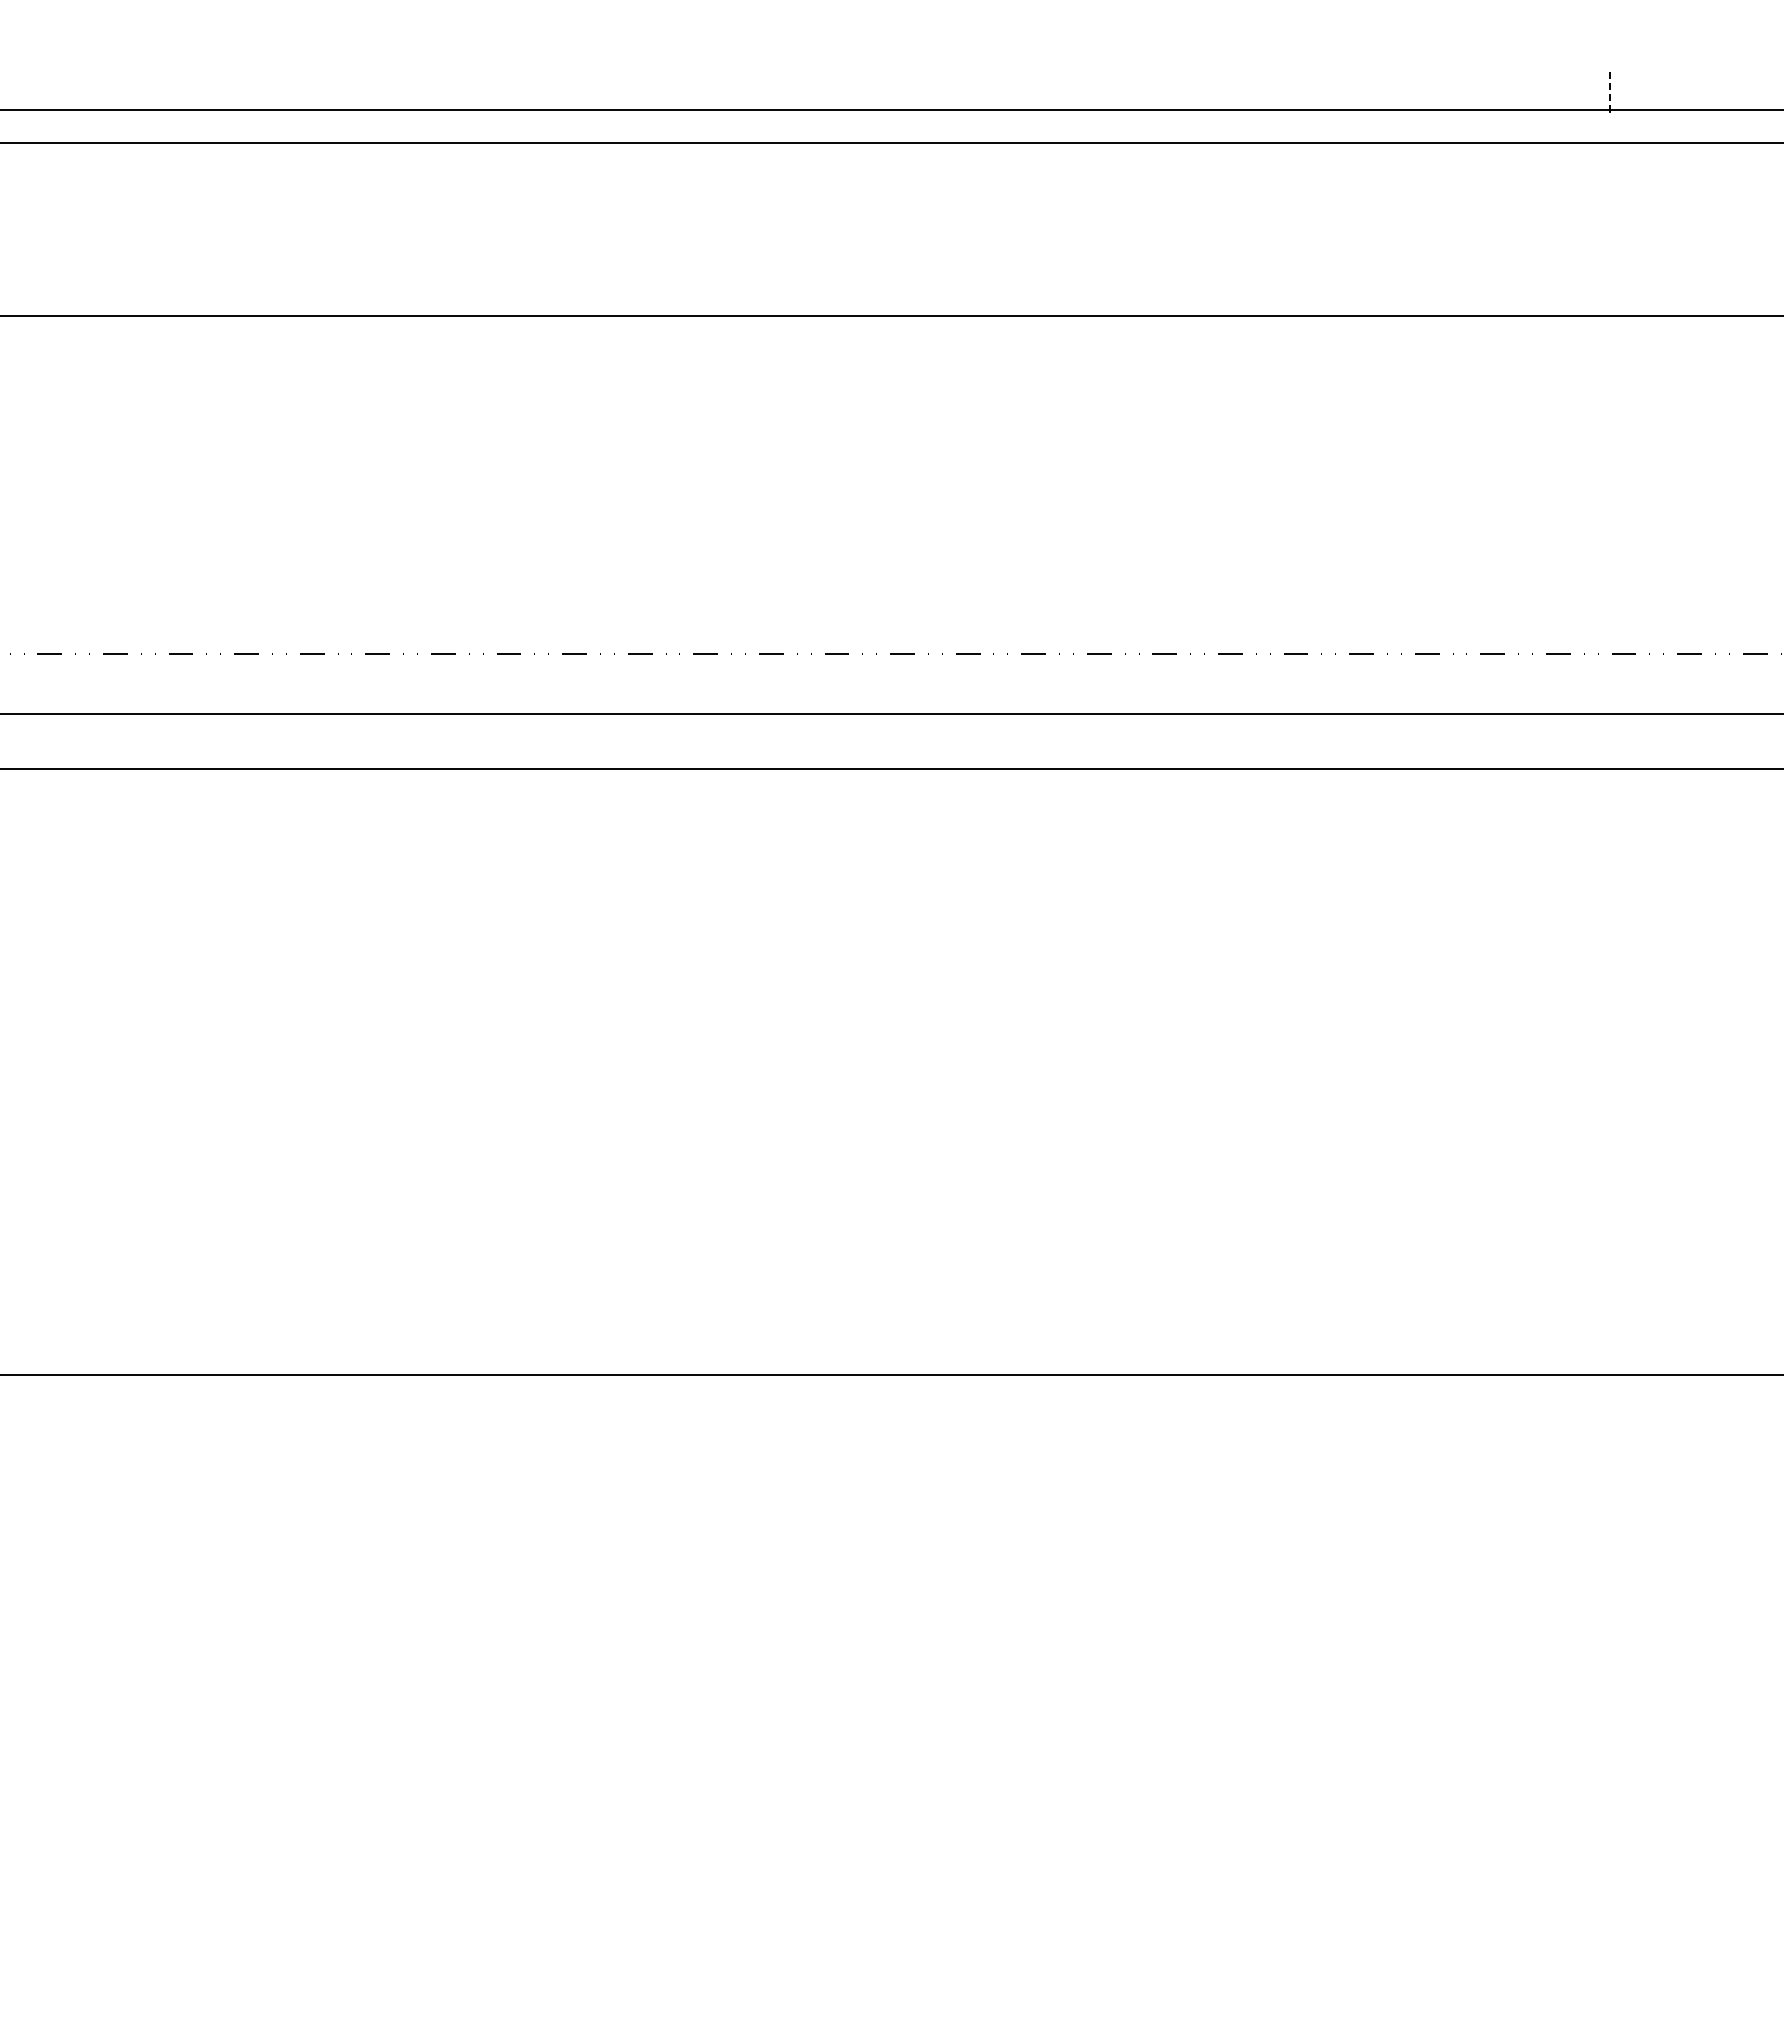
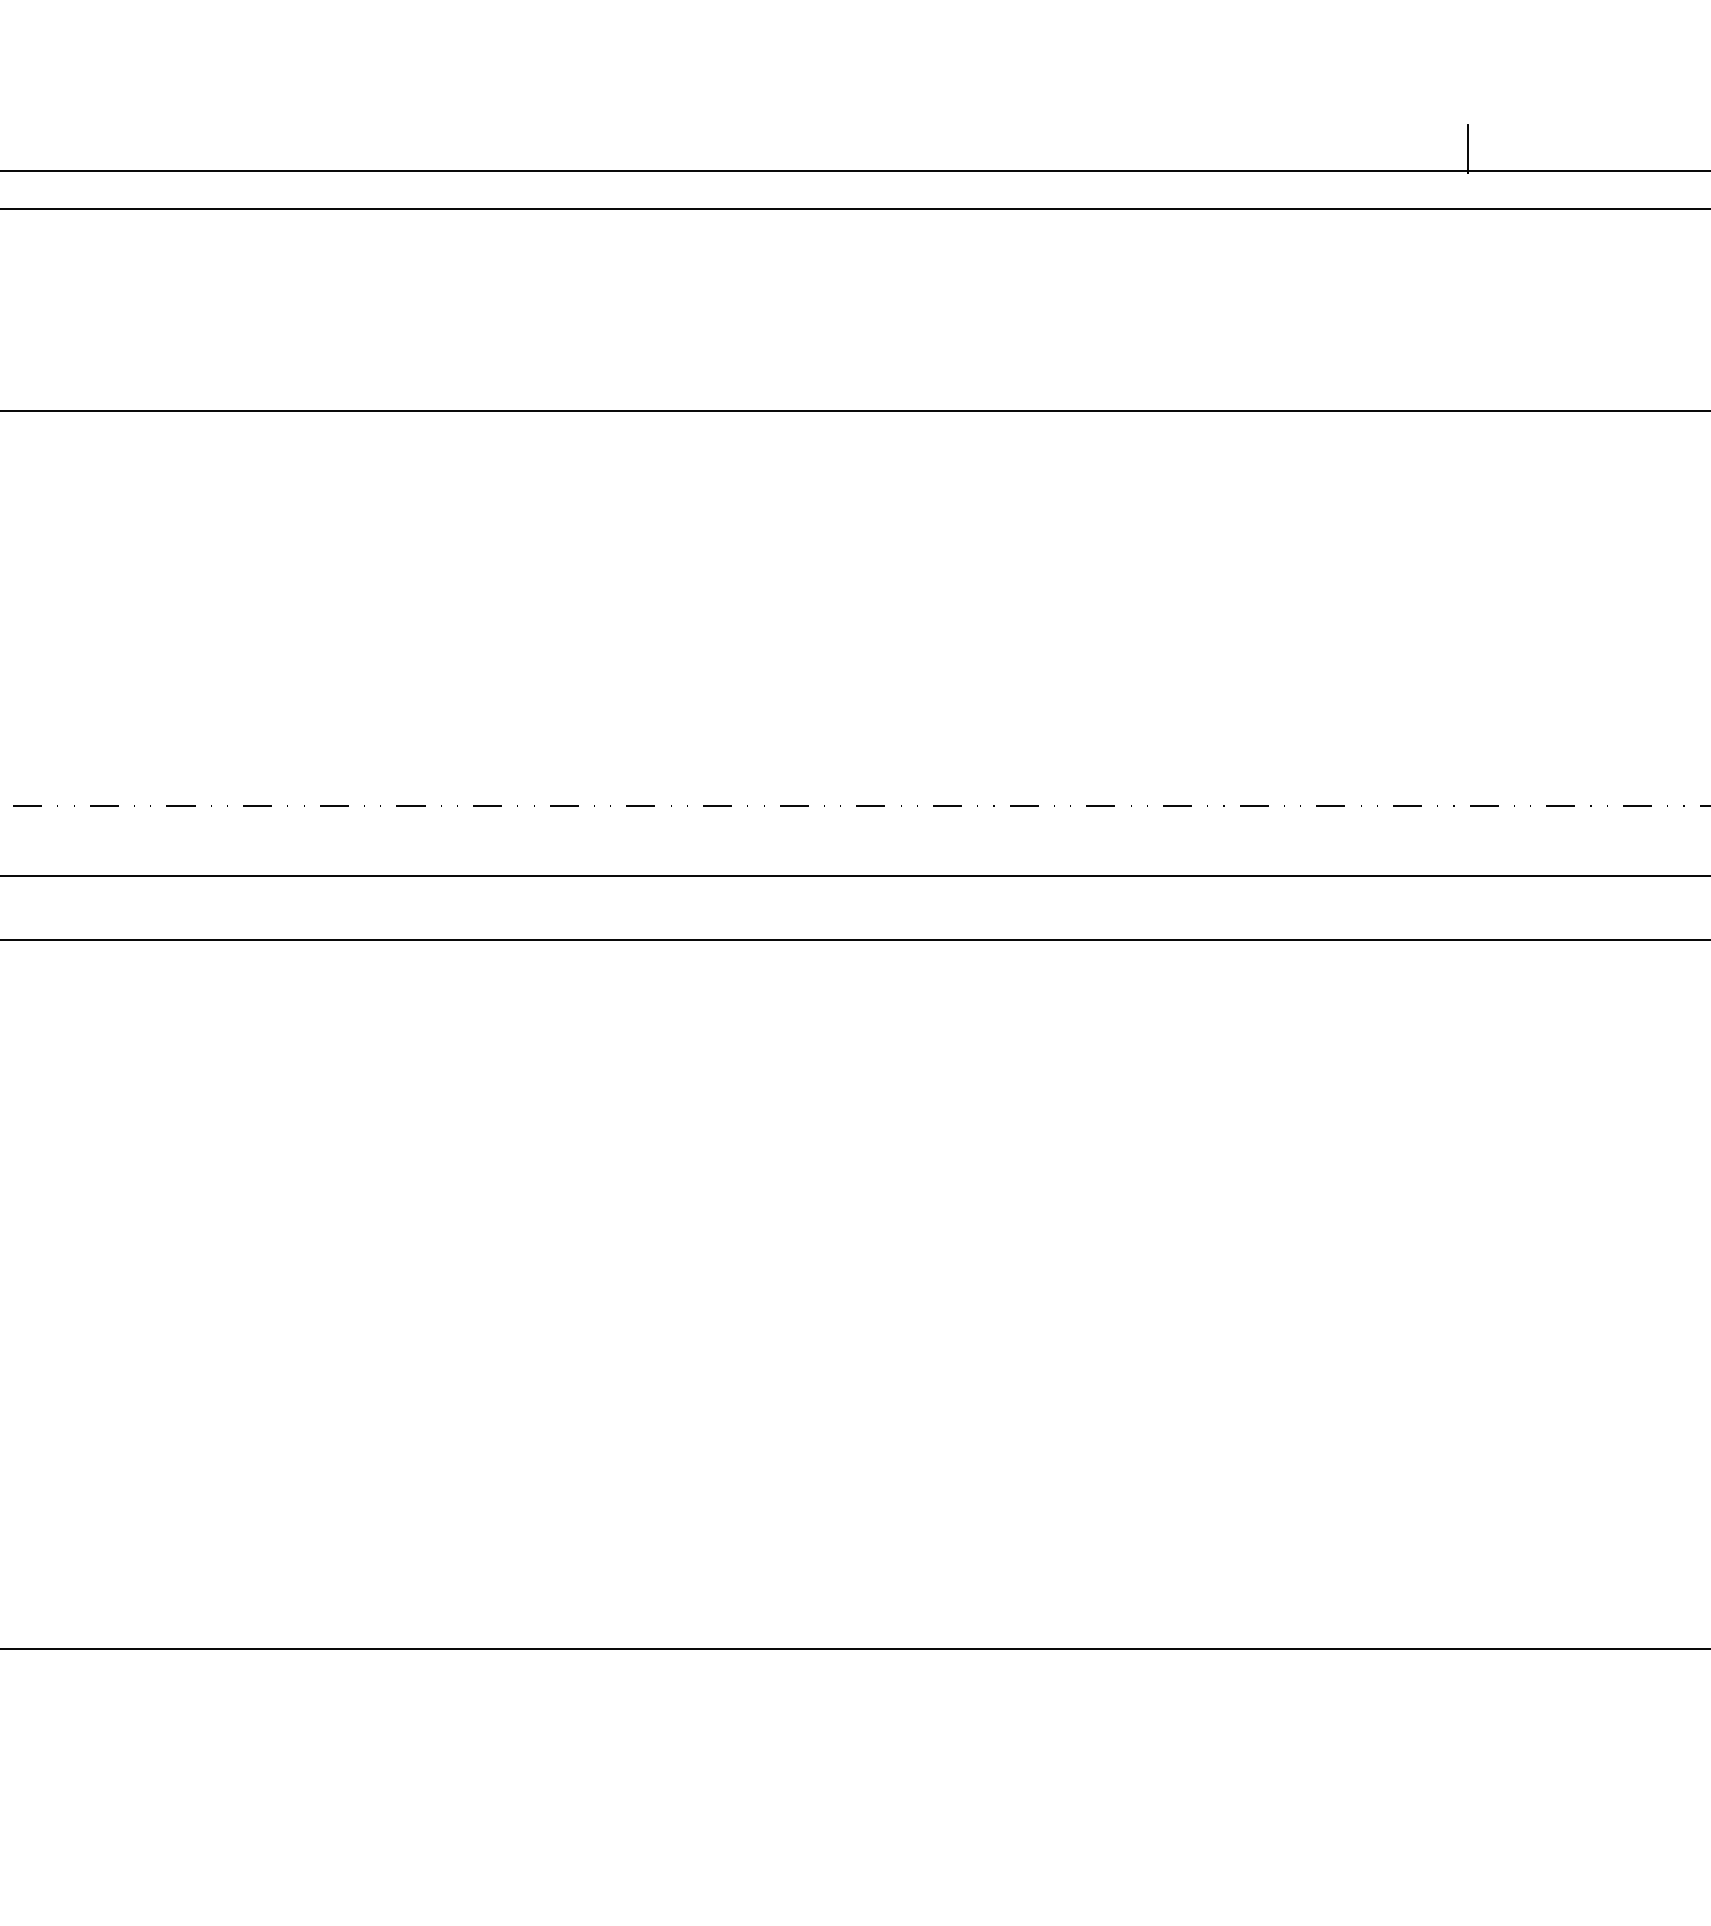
line: (1609, 91) -> (1467, 148), dashed -> solid

